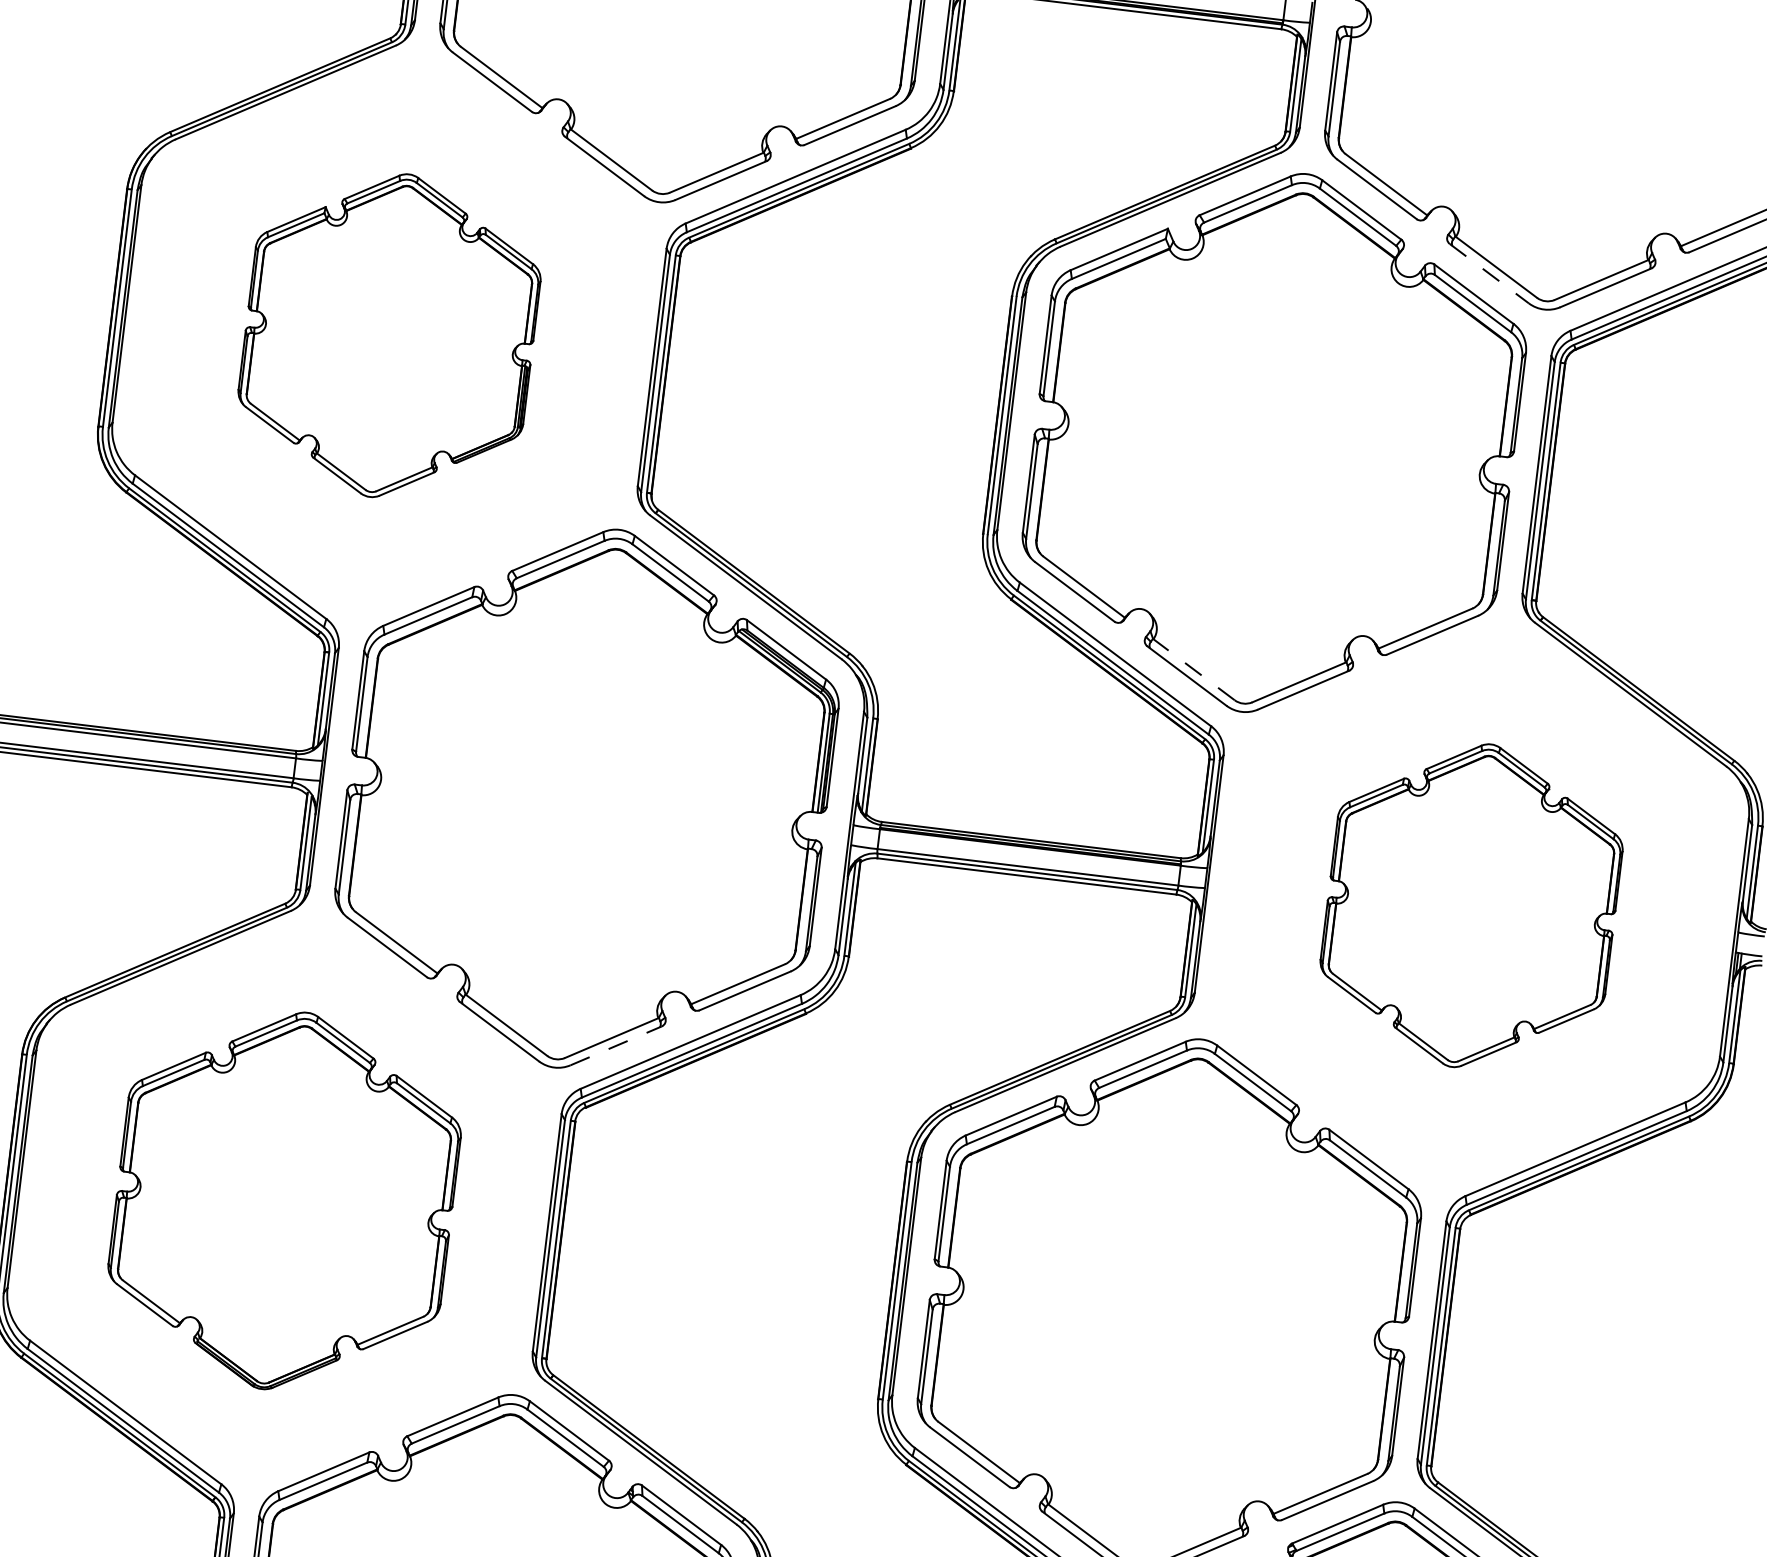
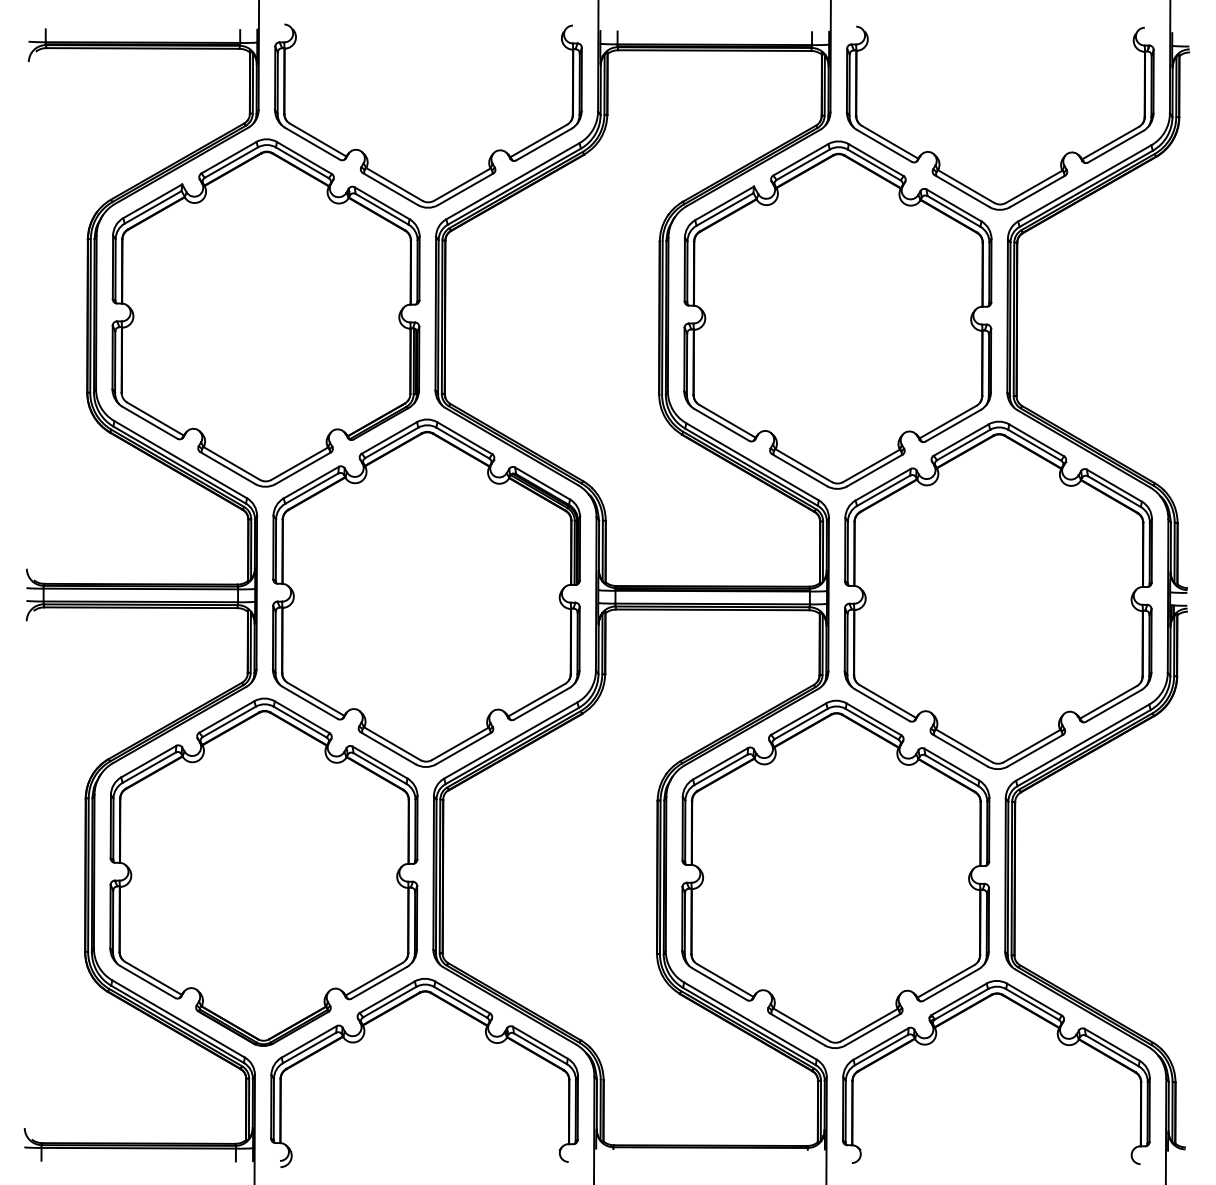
line: (1489, 274) -> (962, 191), dashed -> solid
part: (388, 334) -> (265, 312), size x1.67
line: (1193, 669) -> (803, 465), dashed -> solid
part: (1470, 904) -> (997, 594), size x1.67
line: (616, 1045) -> (463, 748), dashed -> solid
part: (284, 1199) -> (263, 871), size x1.43

